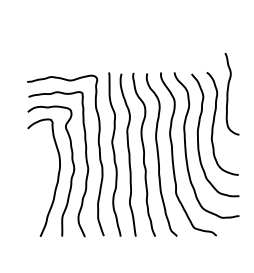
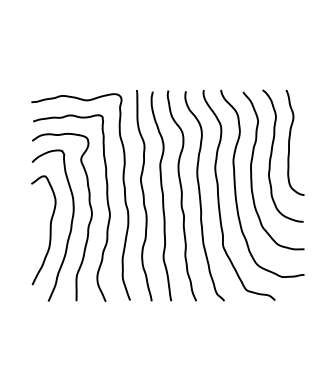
curve: (228, 92) -> (290, 140), moved
curve: (41, 181) -> (49, 230), added

